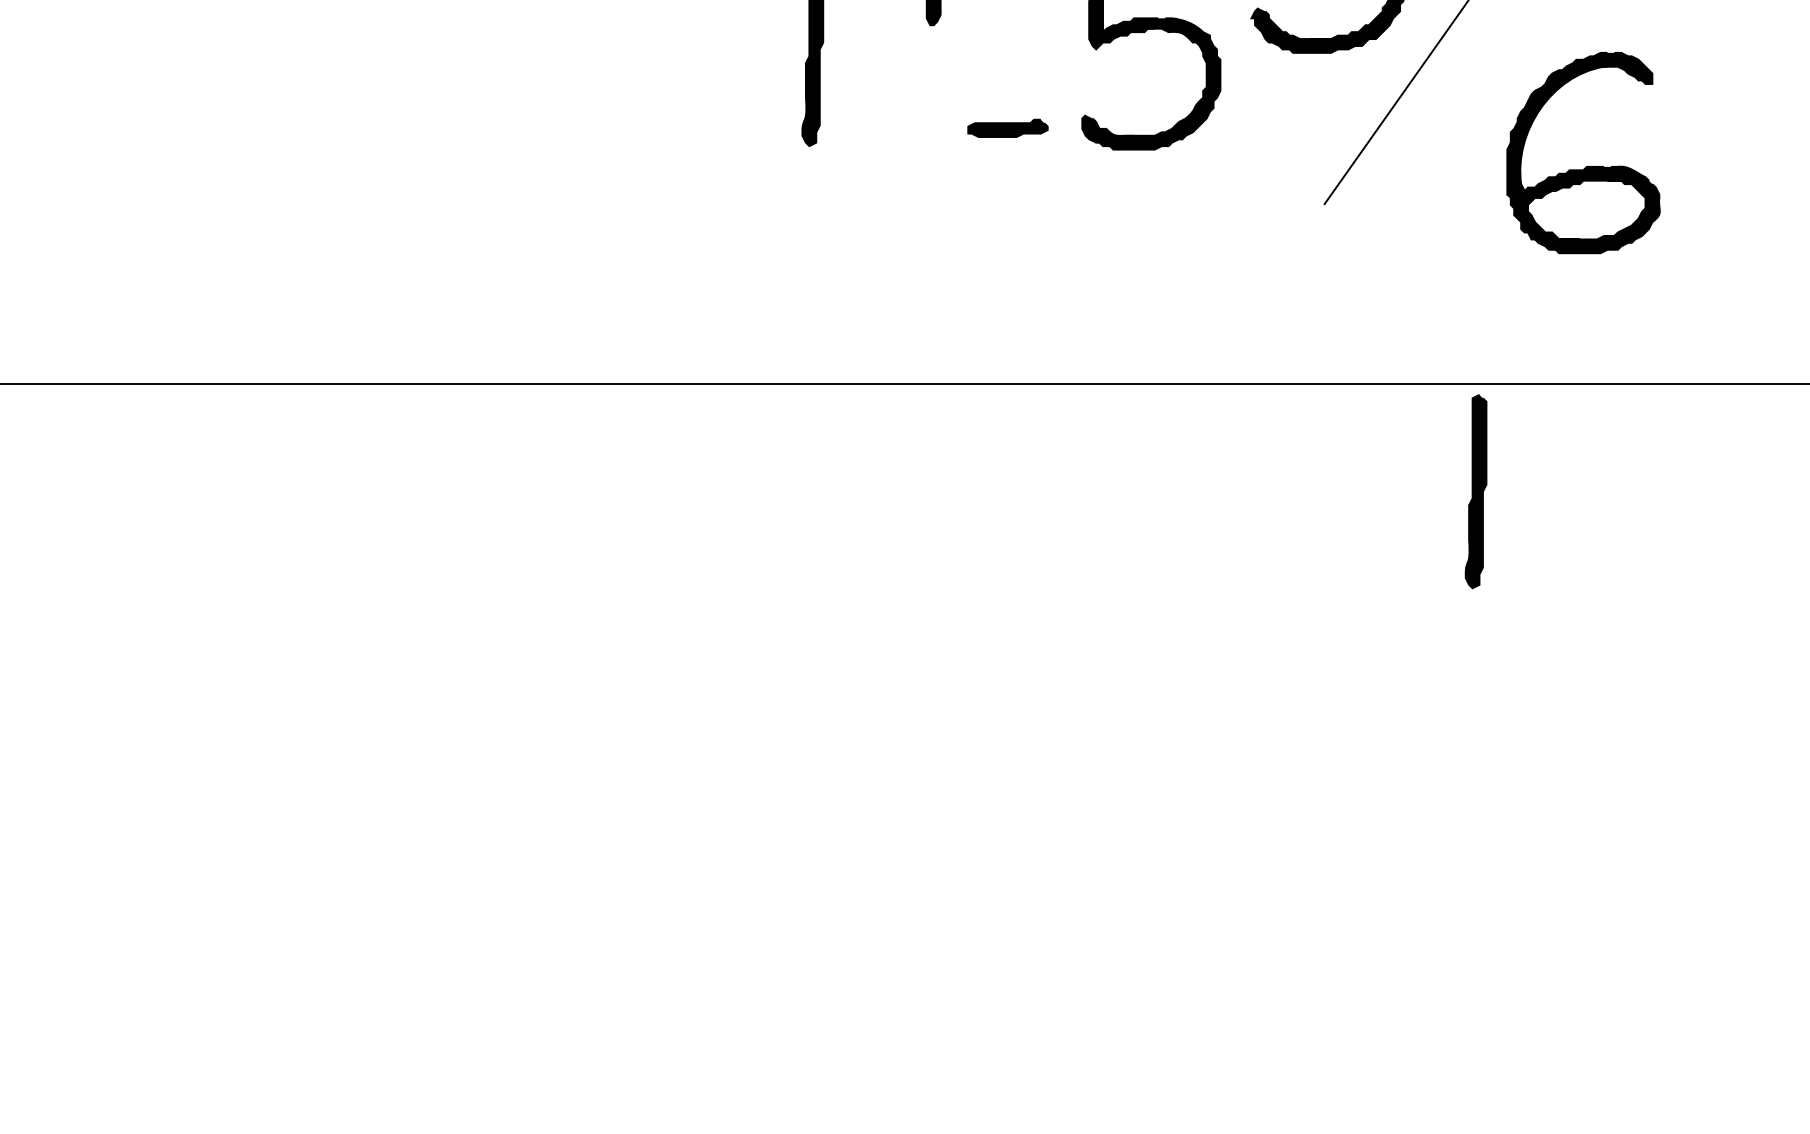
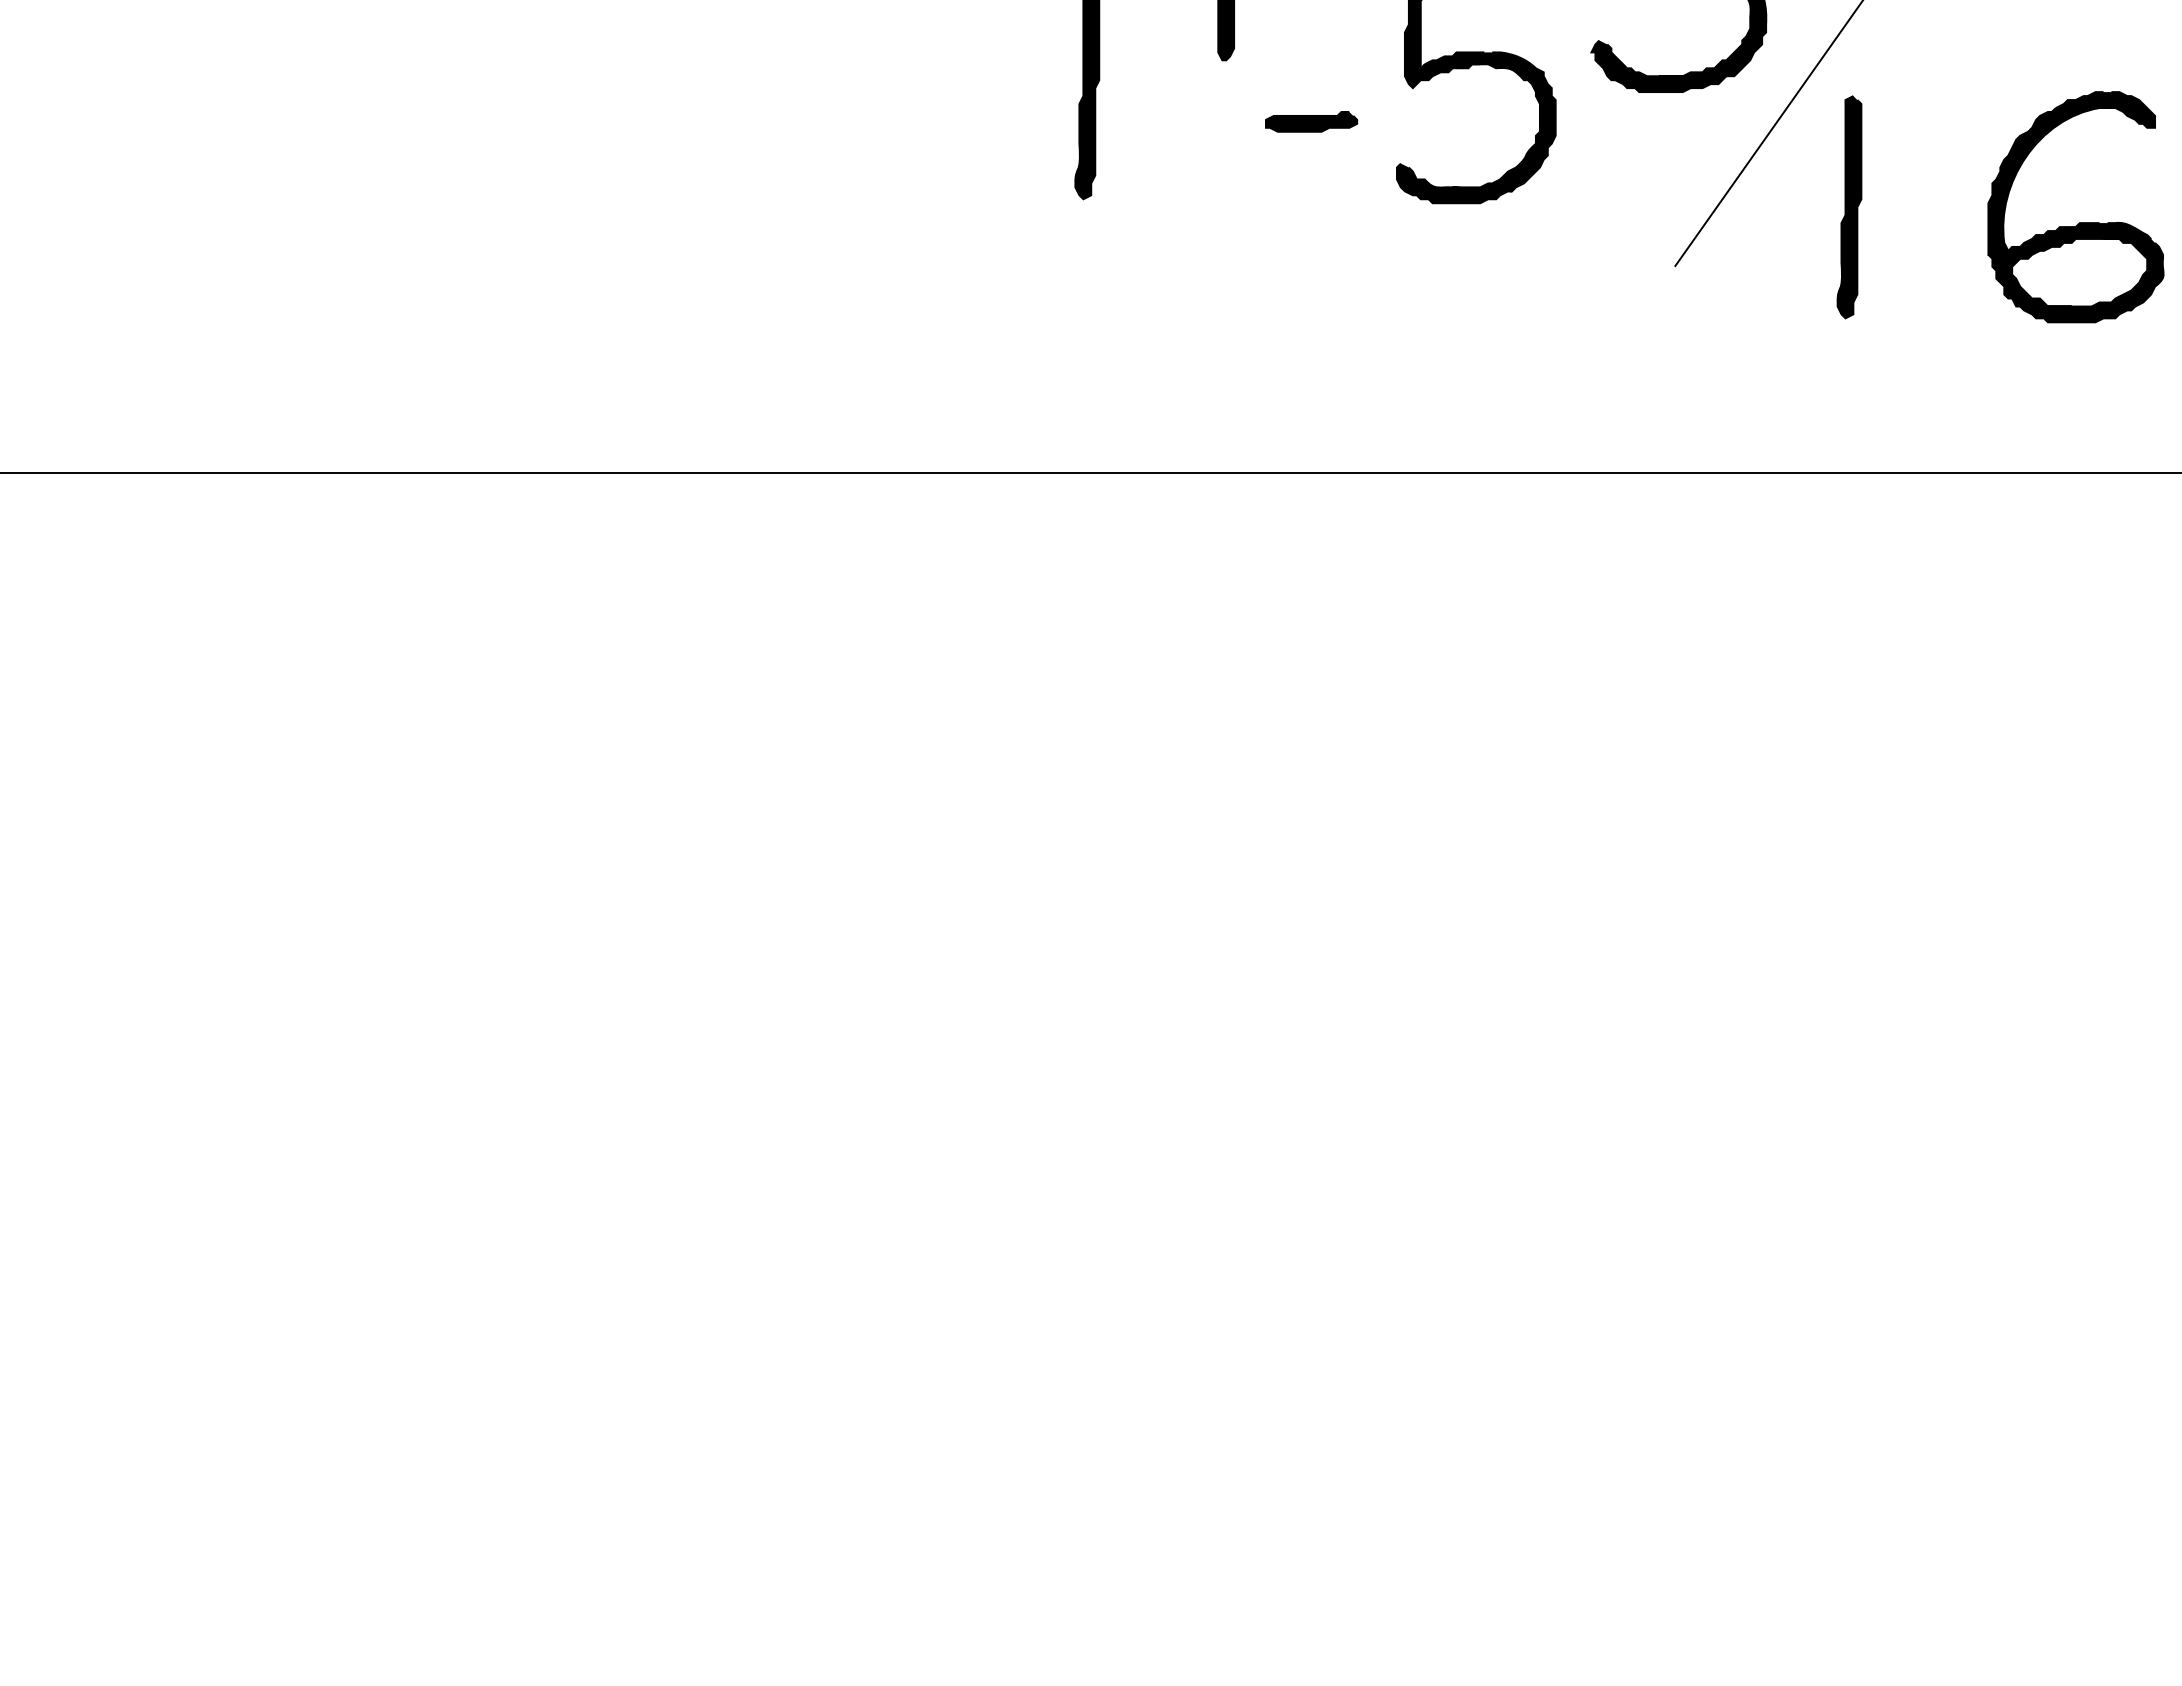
part: (1007, 128) -> (1311, 121), moved
part: (1586, 166) -> (2079, 222), moved
part: (1476, 491) -> (1849, 207), moved

